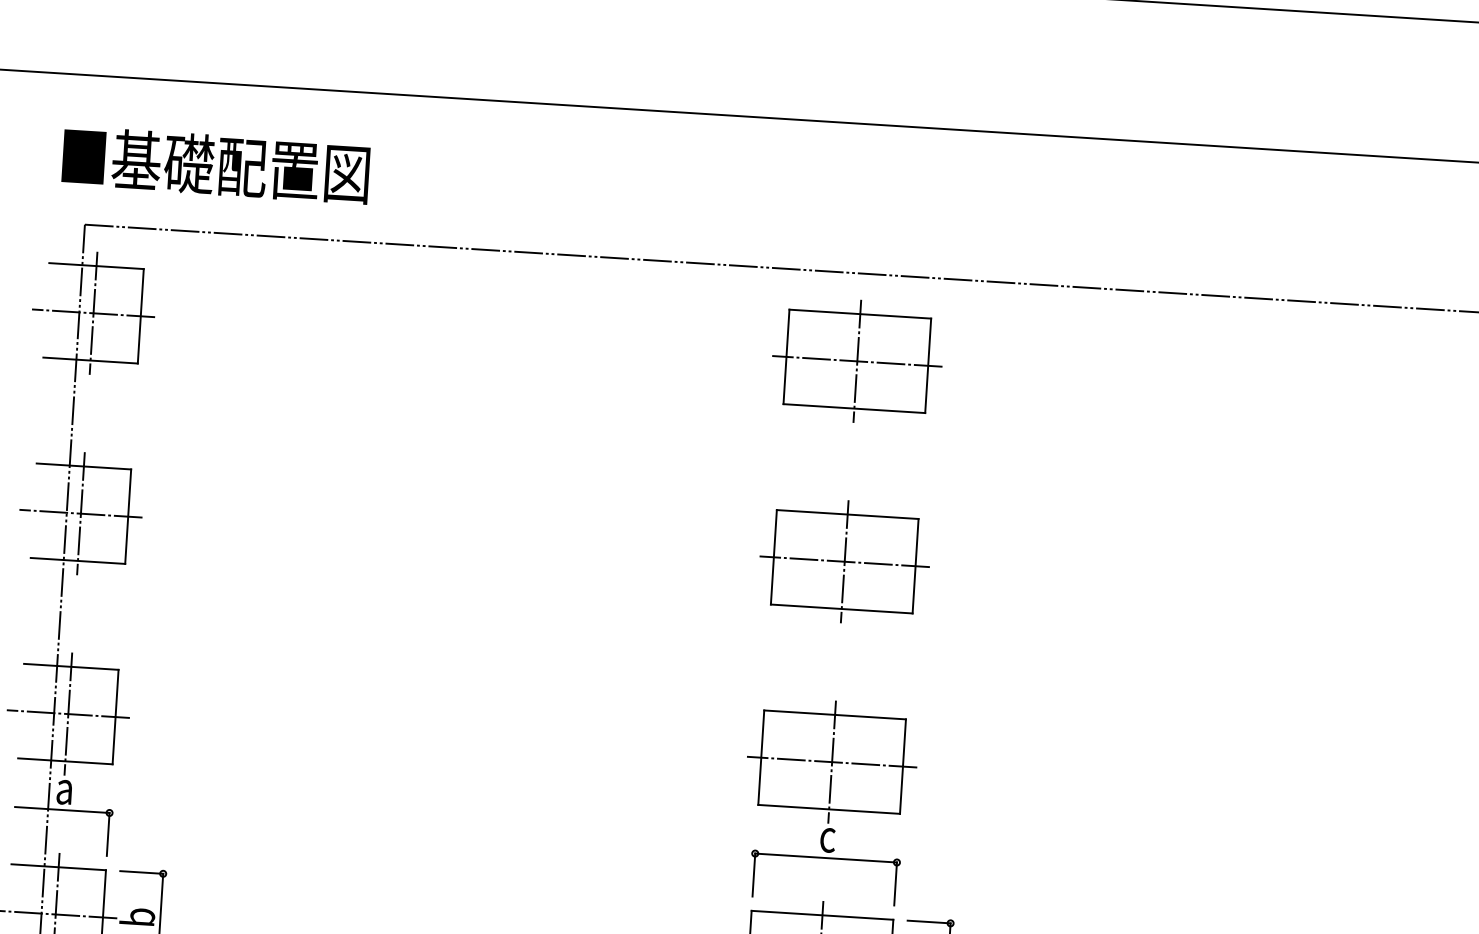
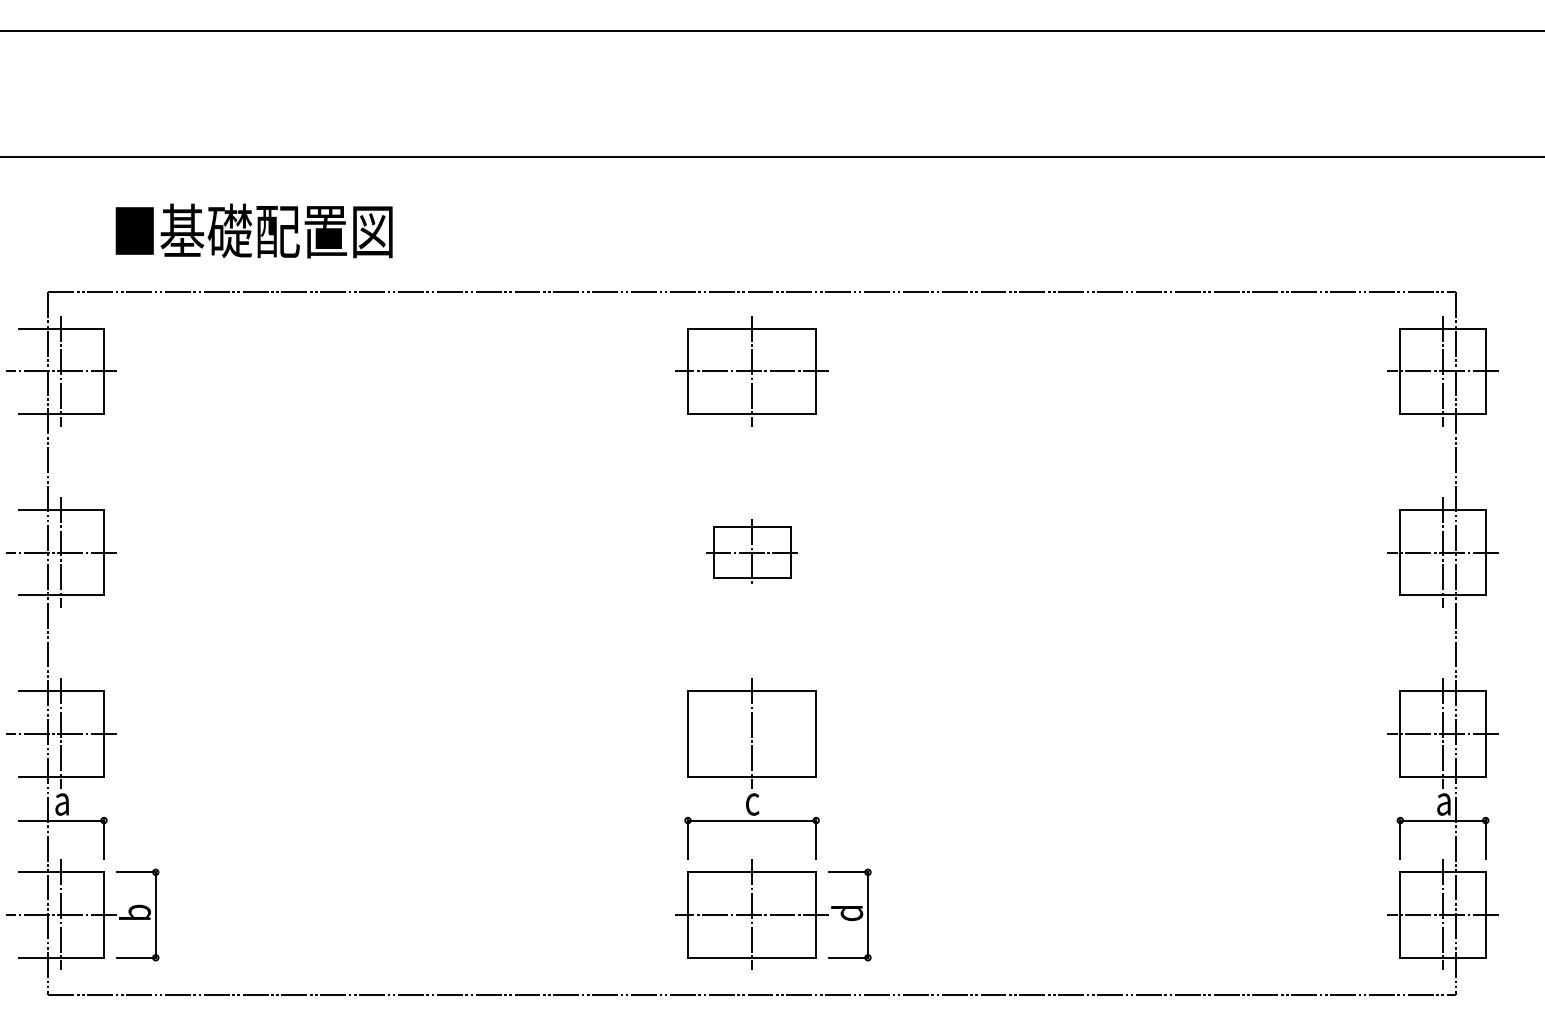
text: (215, 164) -> (253, 230), moved
part: (844, 561) -> (751, 552), size x0.6
line: (832, 761) -> (752, 733), removed

